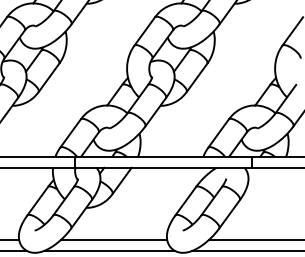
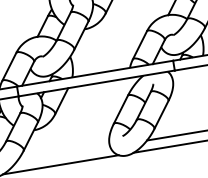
line: (113, 239) -> (62, 154), removed

